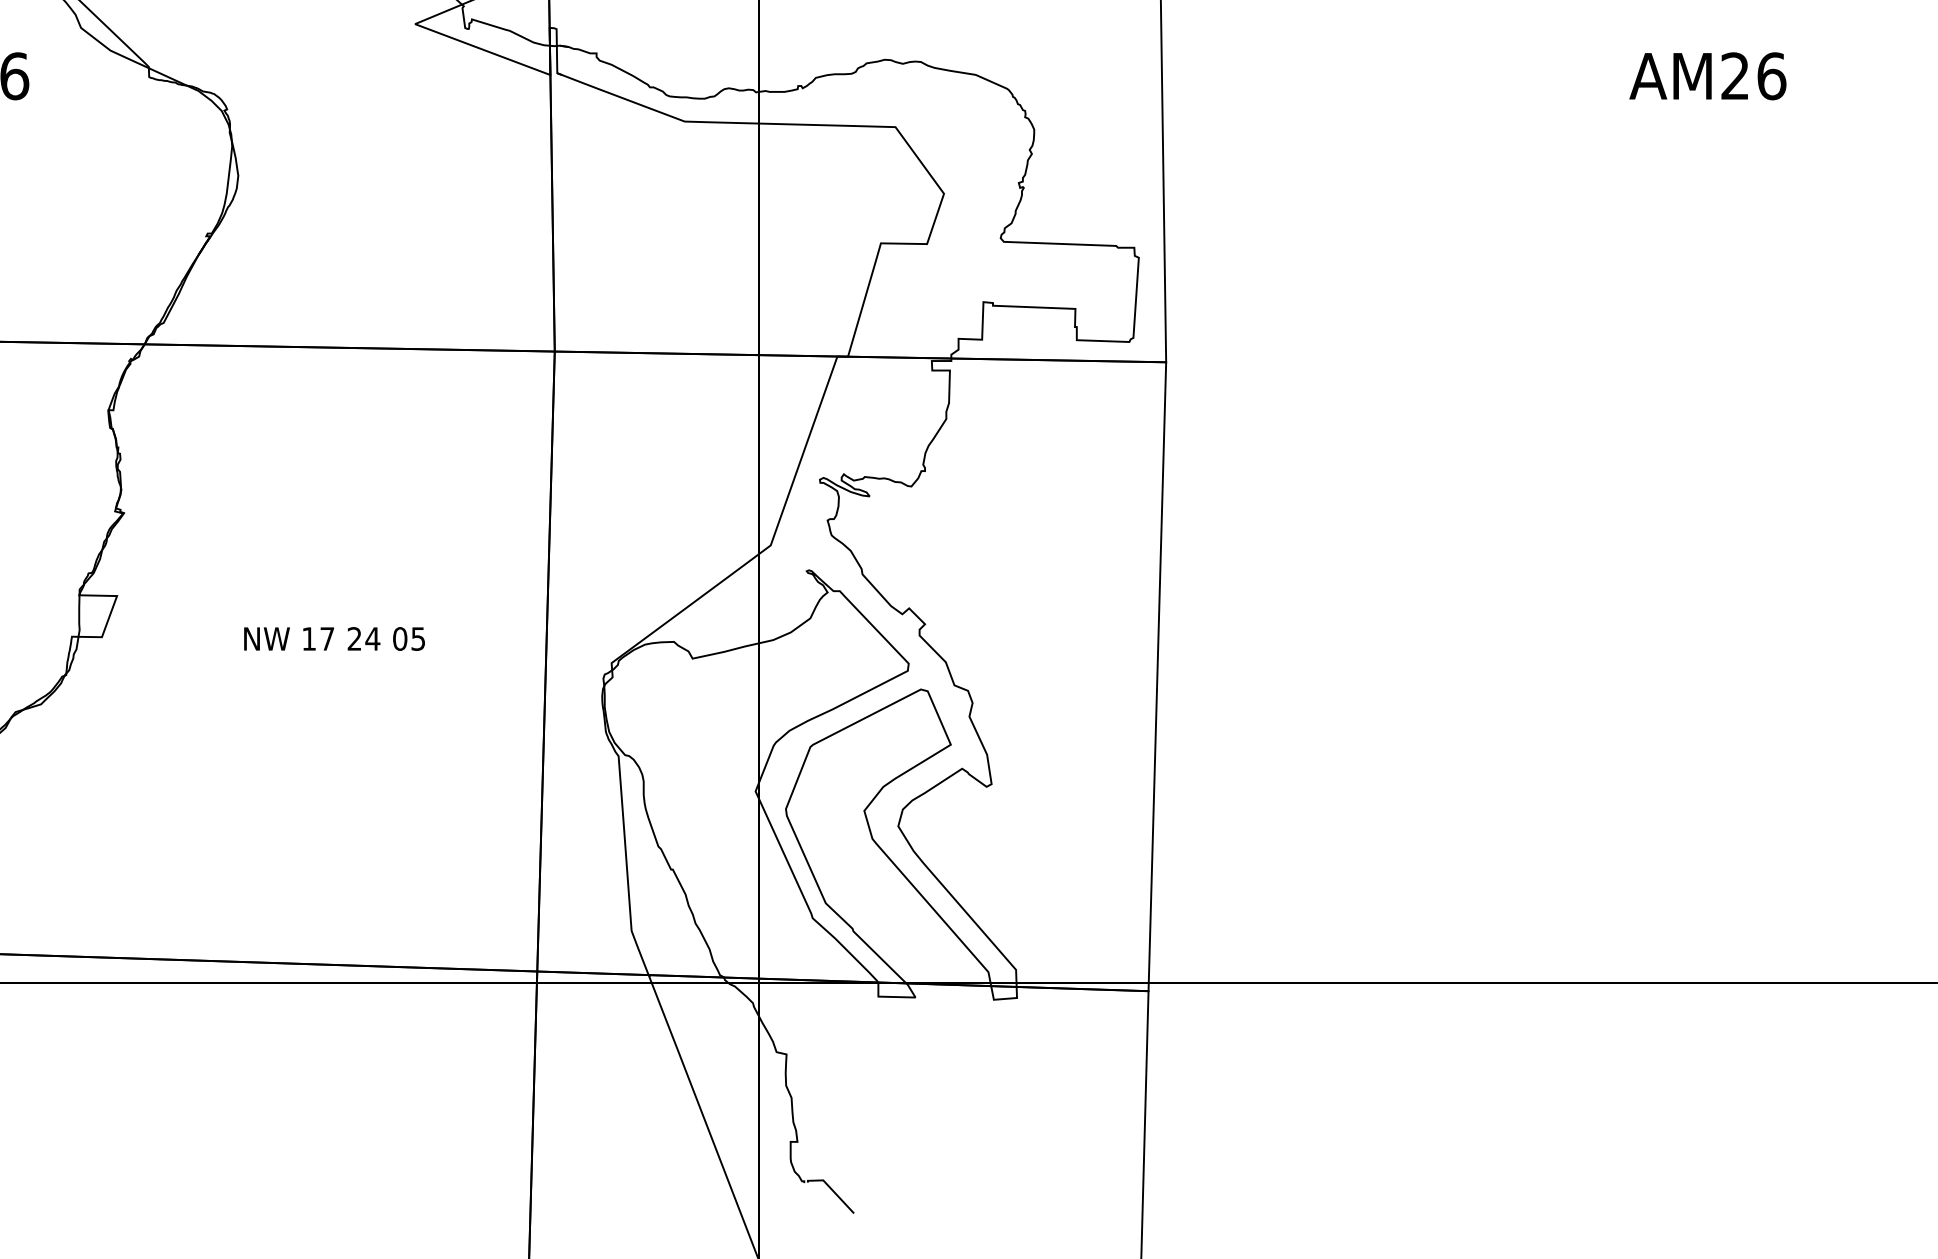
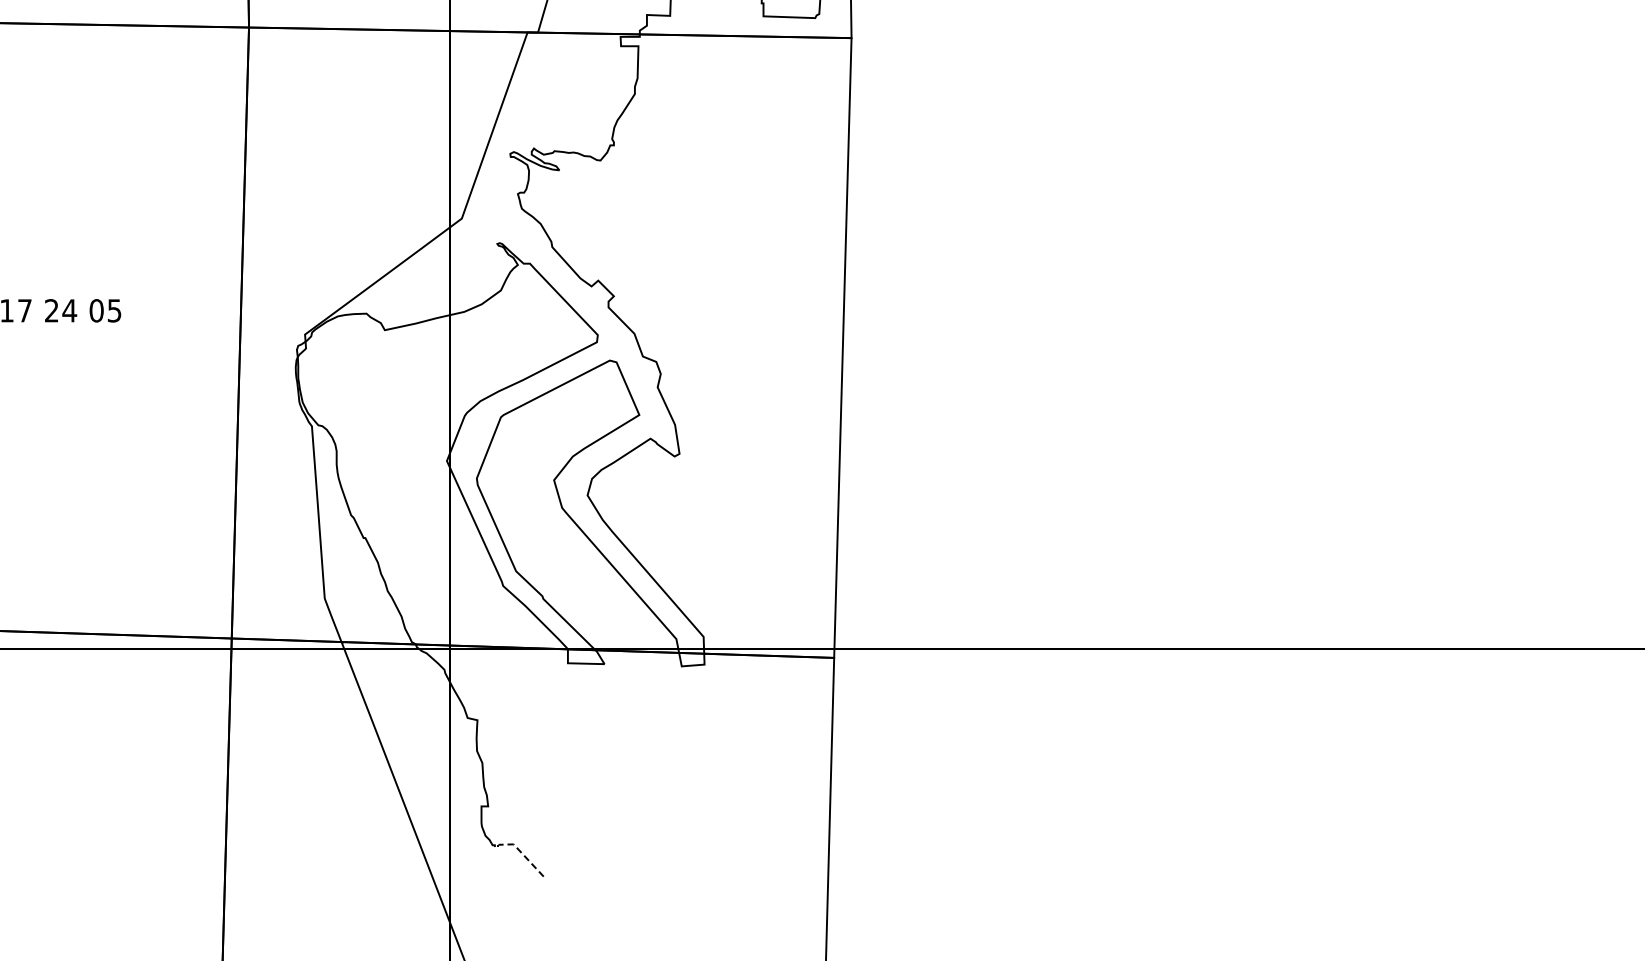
line: (832, 1189) -> (522, 853), solid -> dashed

